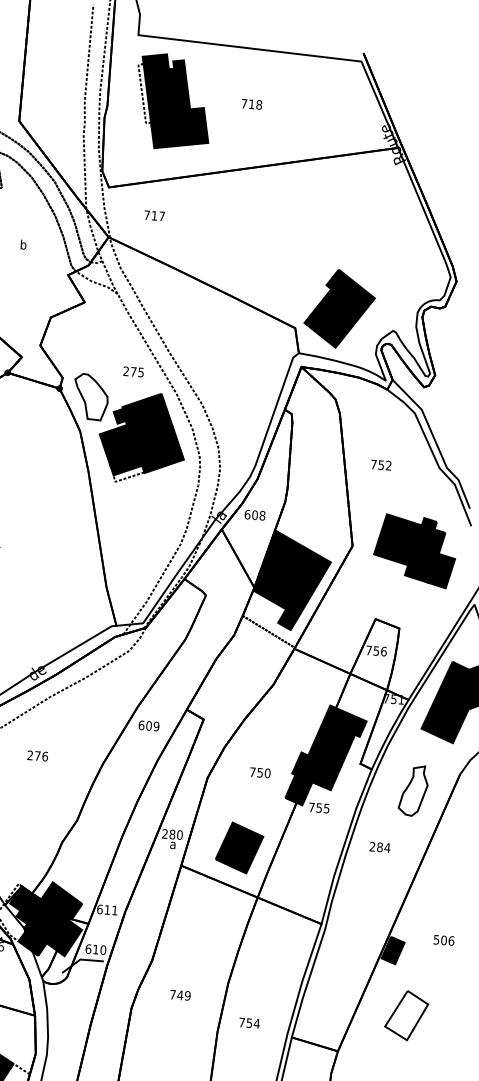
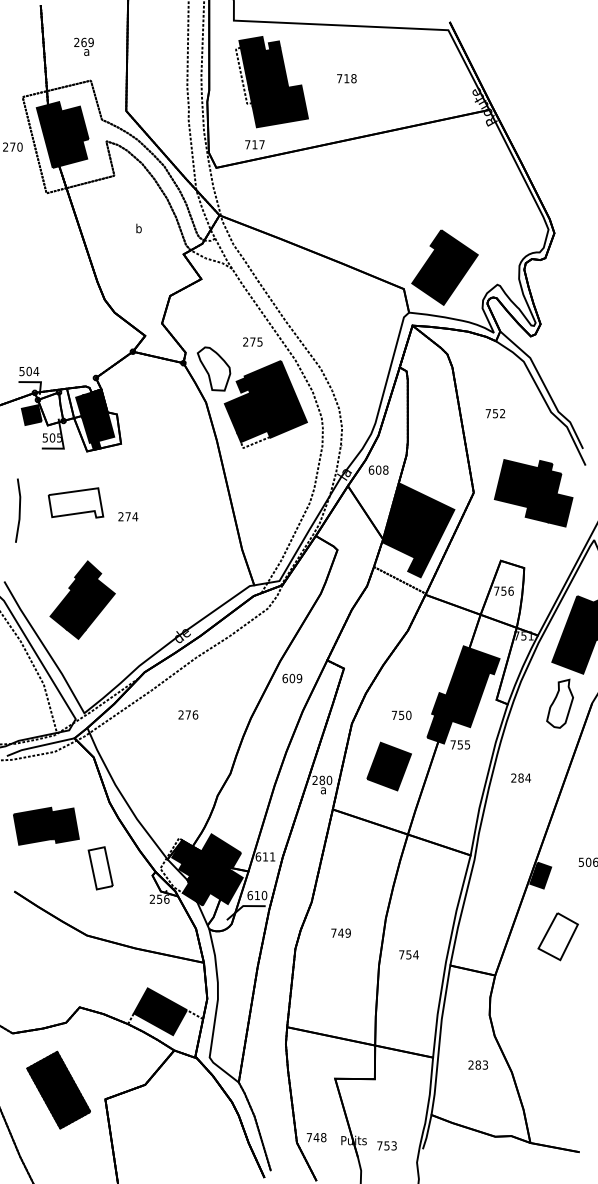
text: (154, 215) -> (254, 144), moved
part: (412, 790) -> (559, 703), moved
part: (238, 847) -> (388, 766), moved

